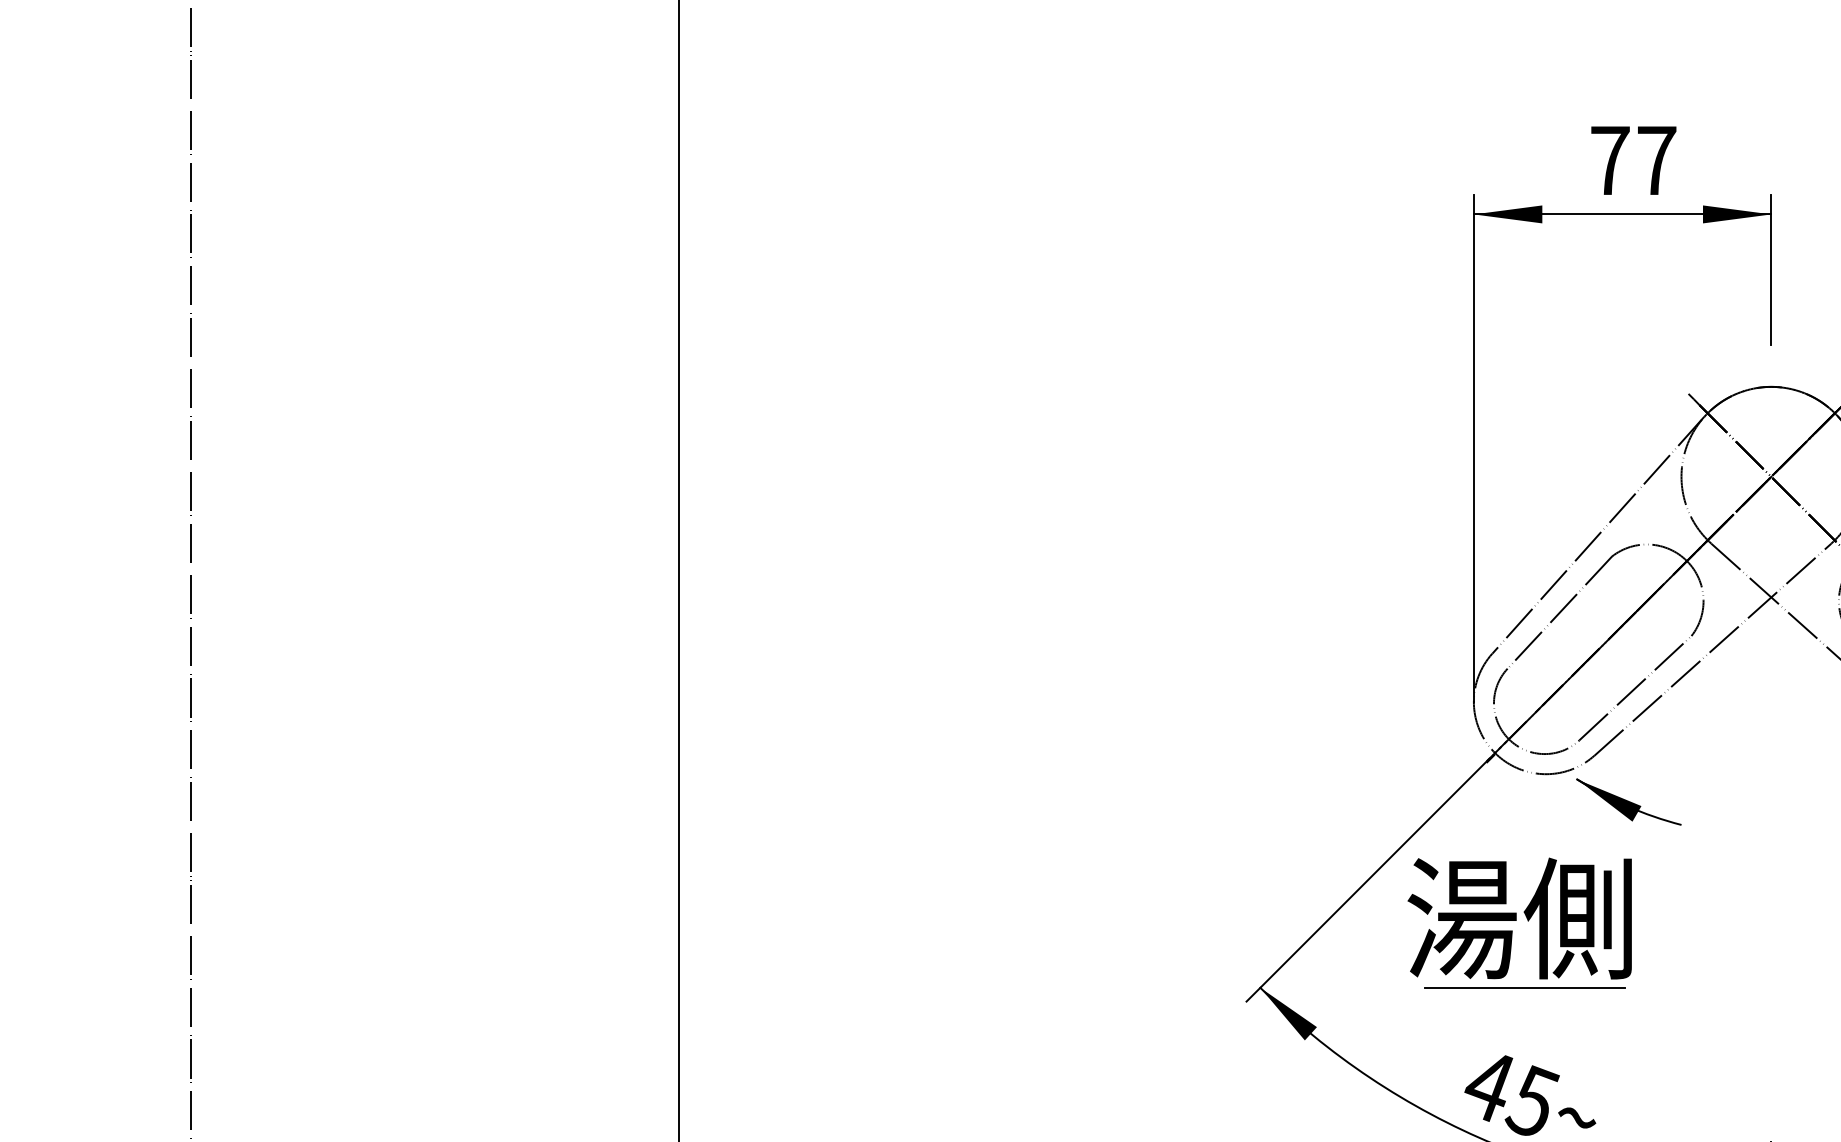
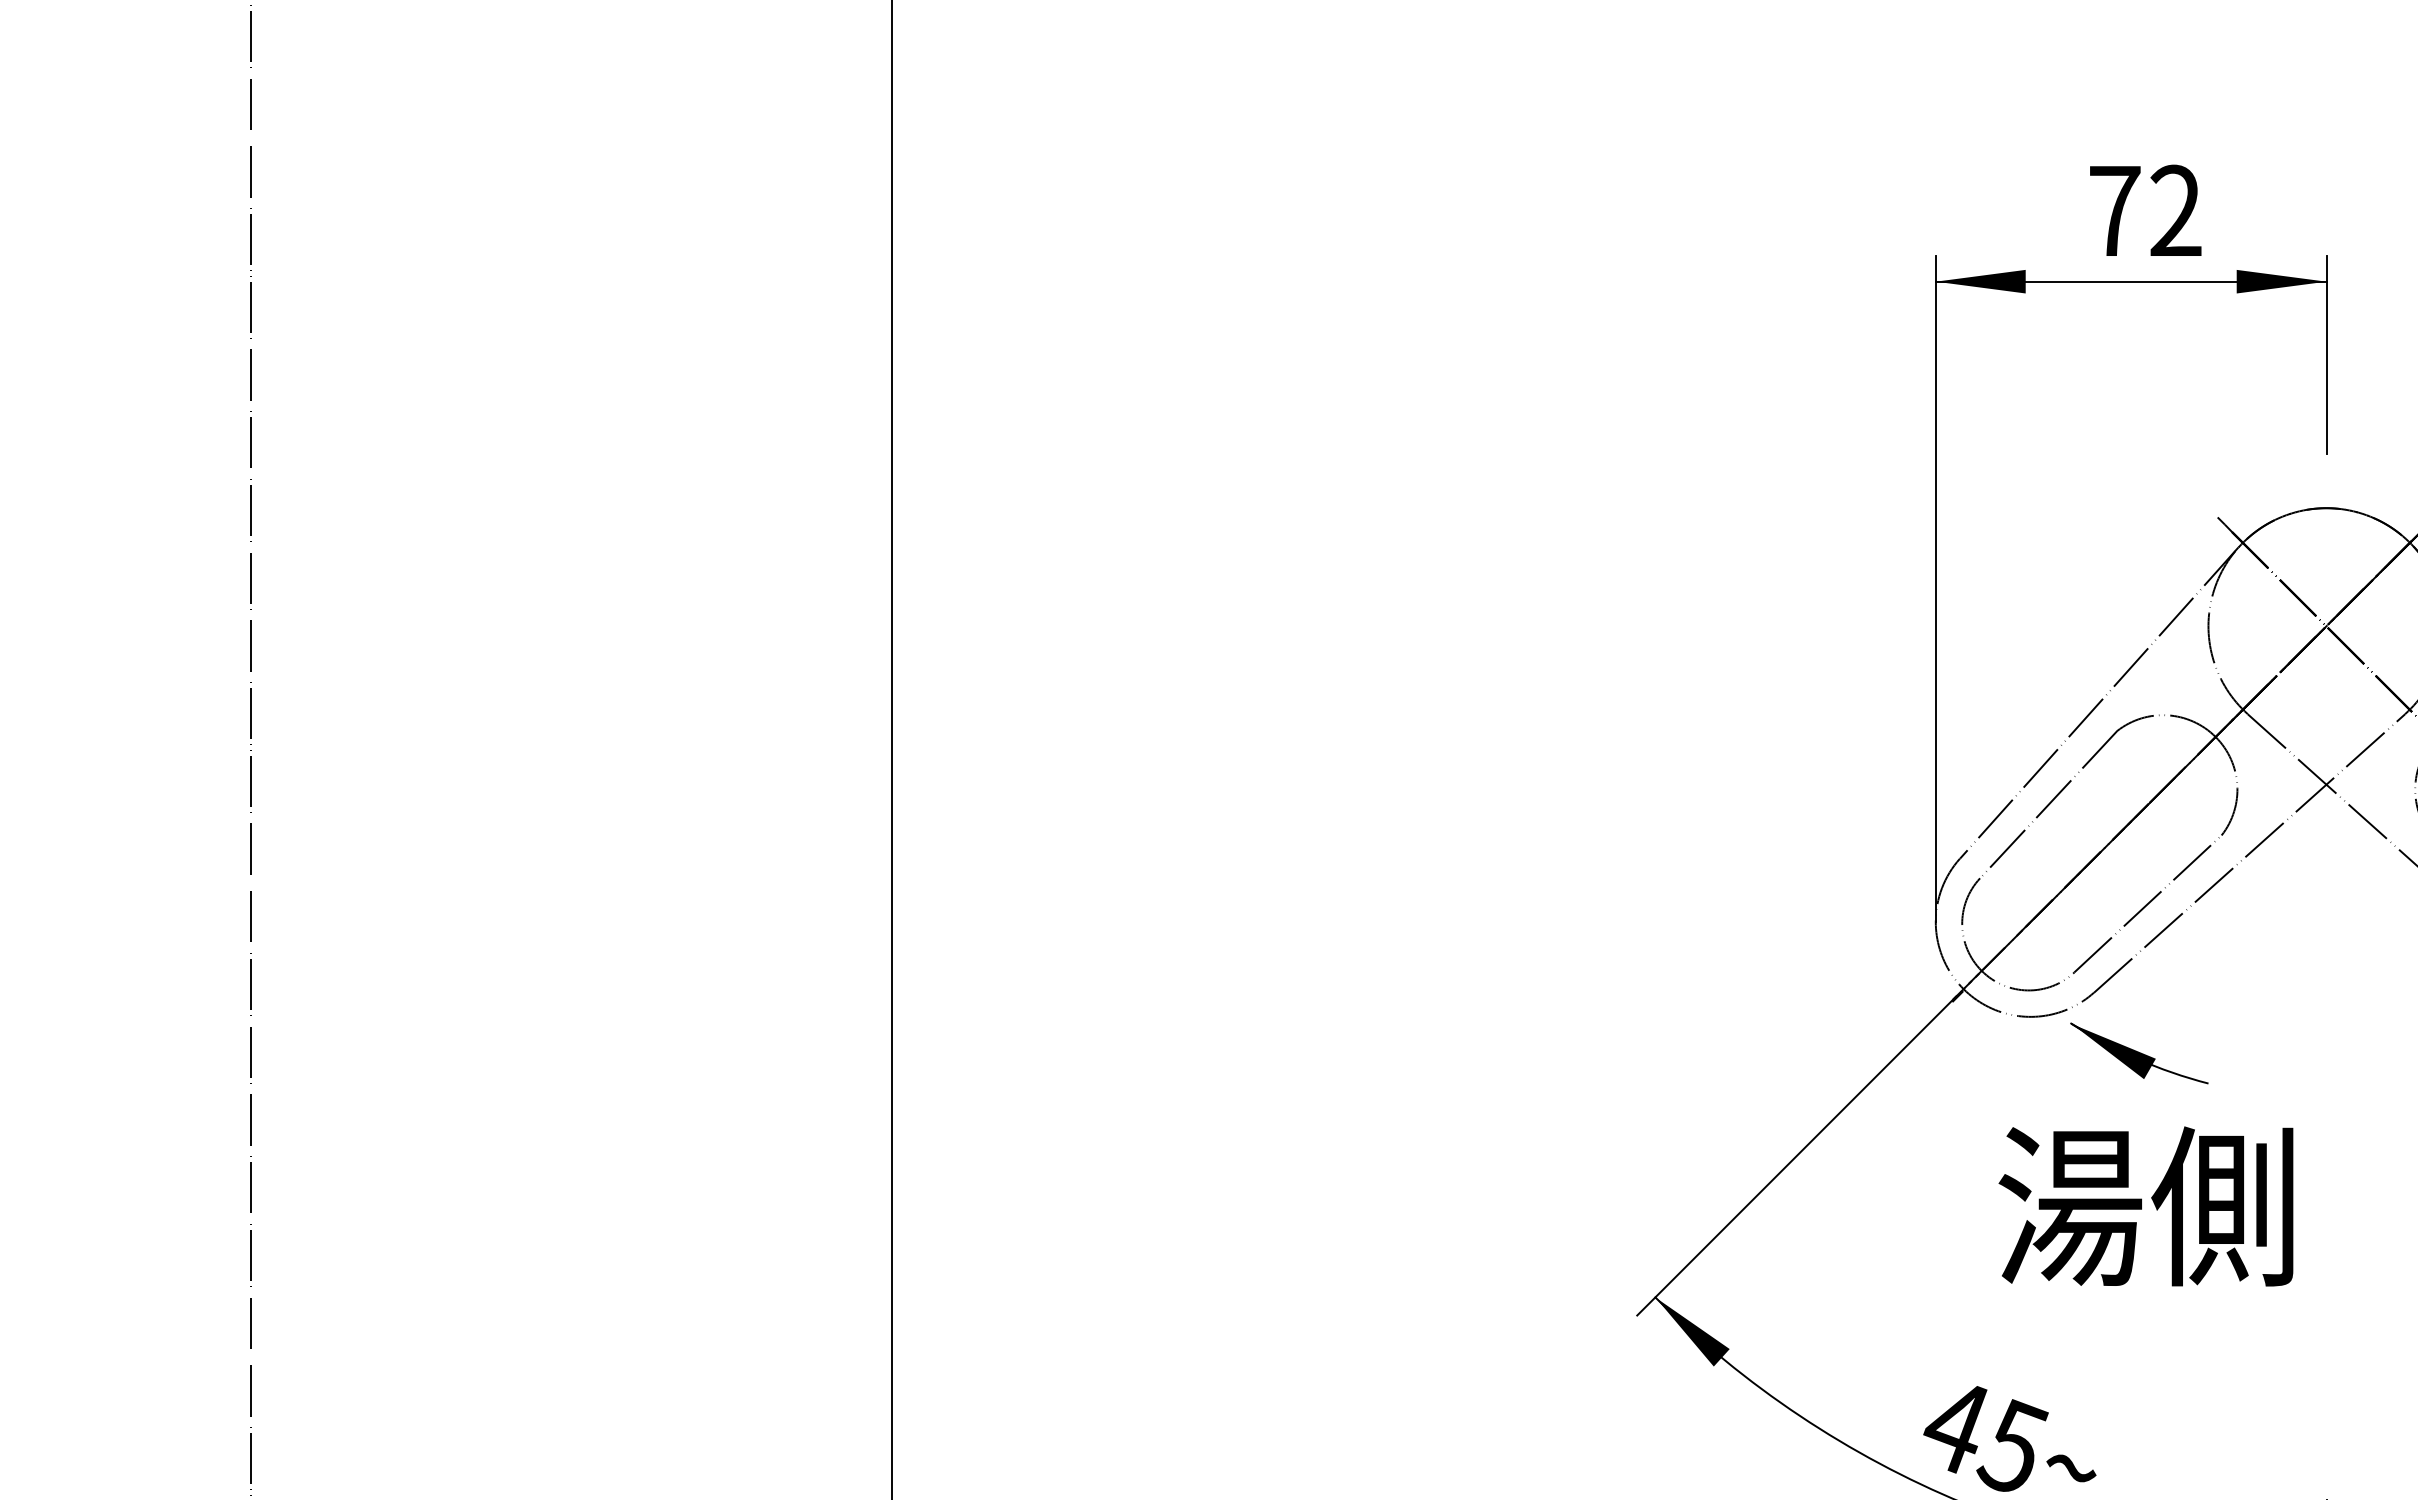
text: (1656, 159) -> (2175, 209), 77 -> 72
text: (1519, 918) -> (2145, 1206), moved
line: (1524, 988) -> (2002, 1298), removed

